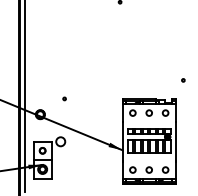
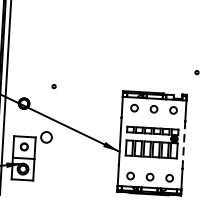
line: (175, 141) -> (183, 144), solid -> dashed

